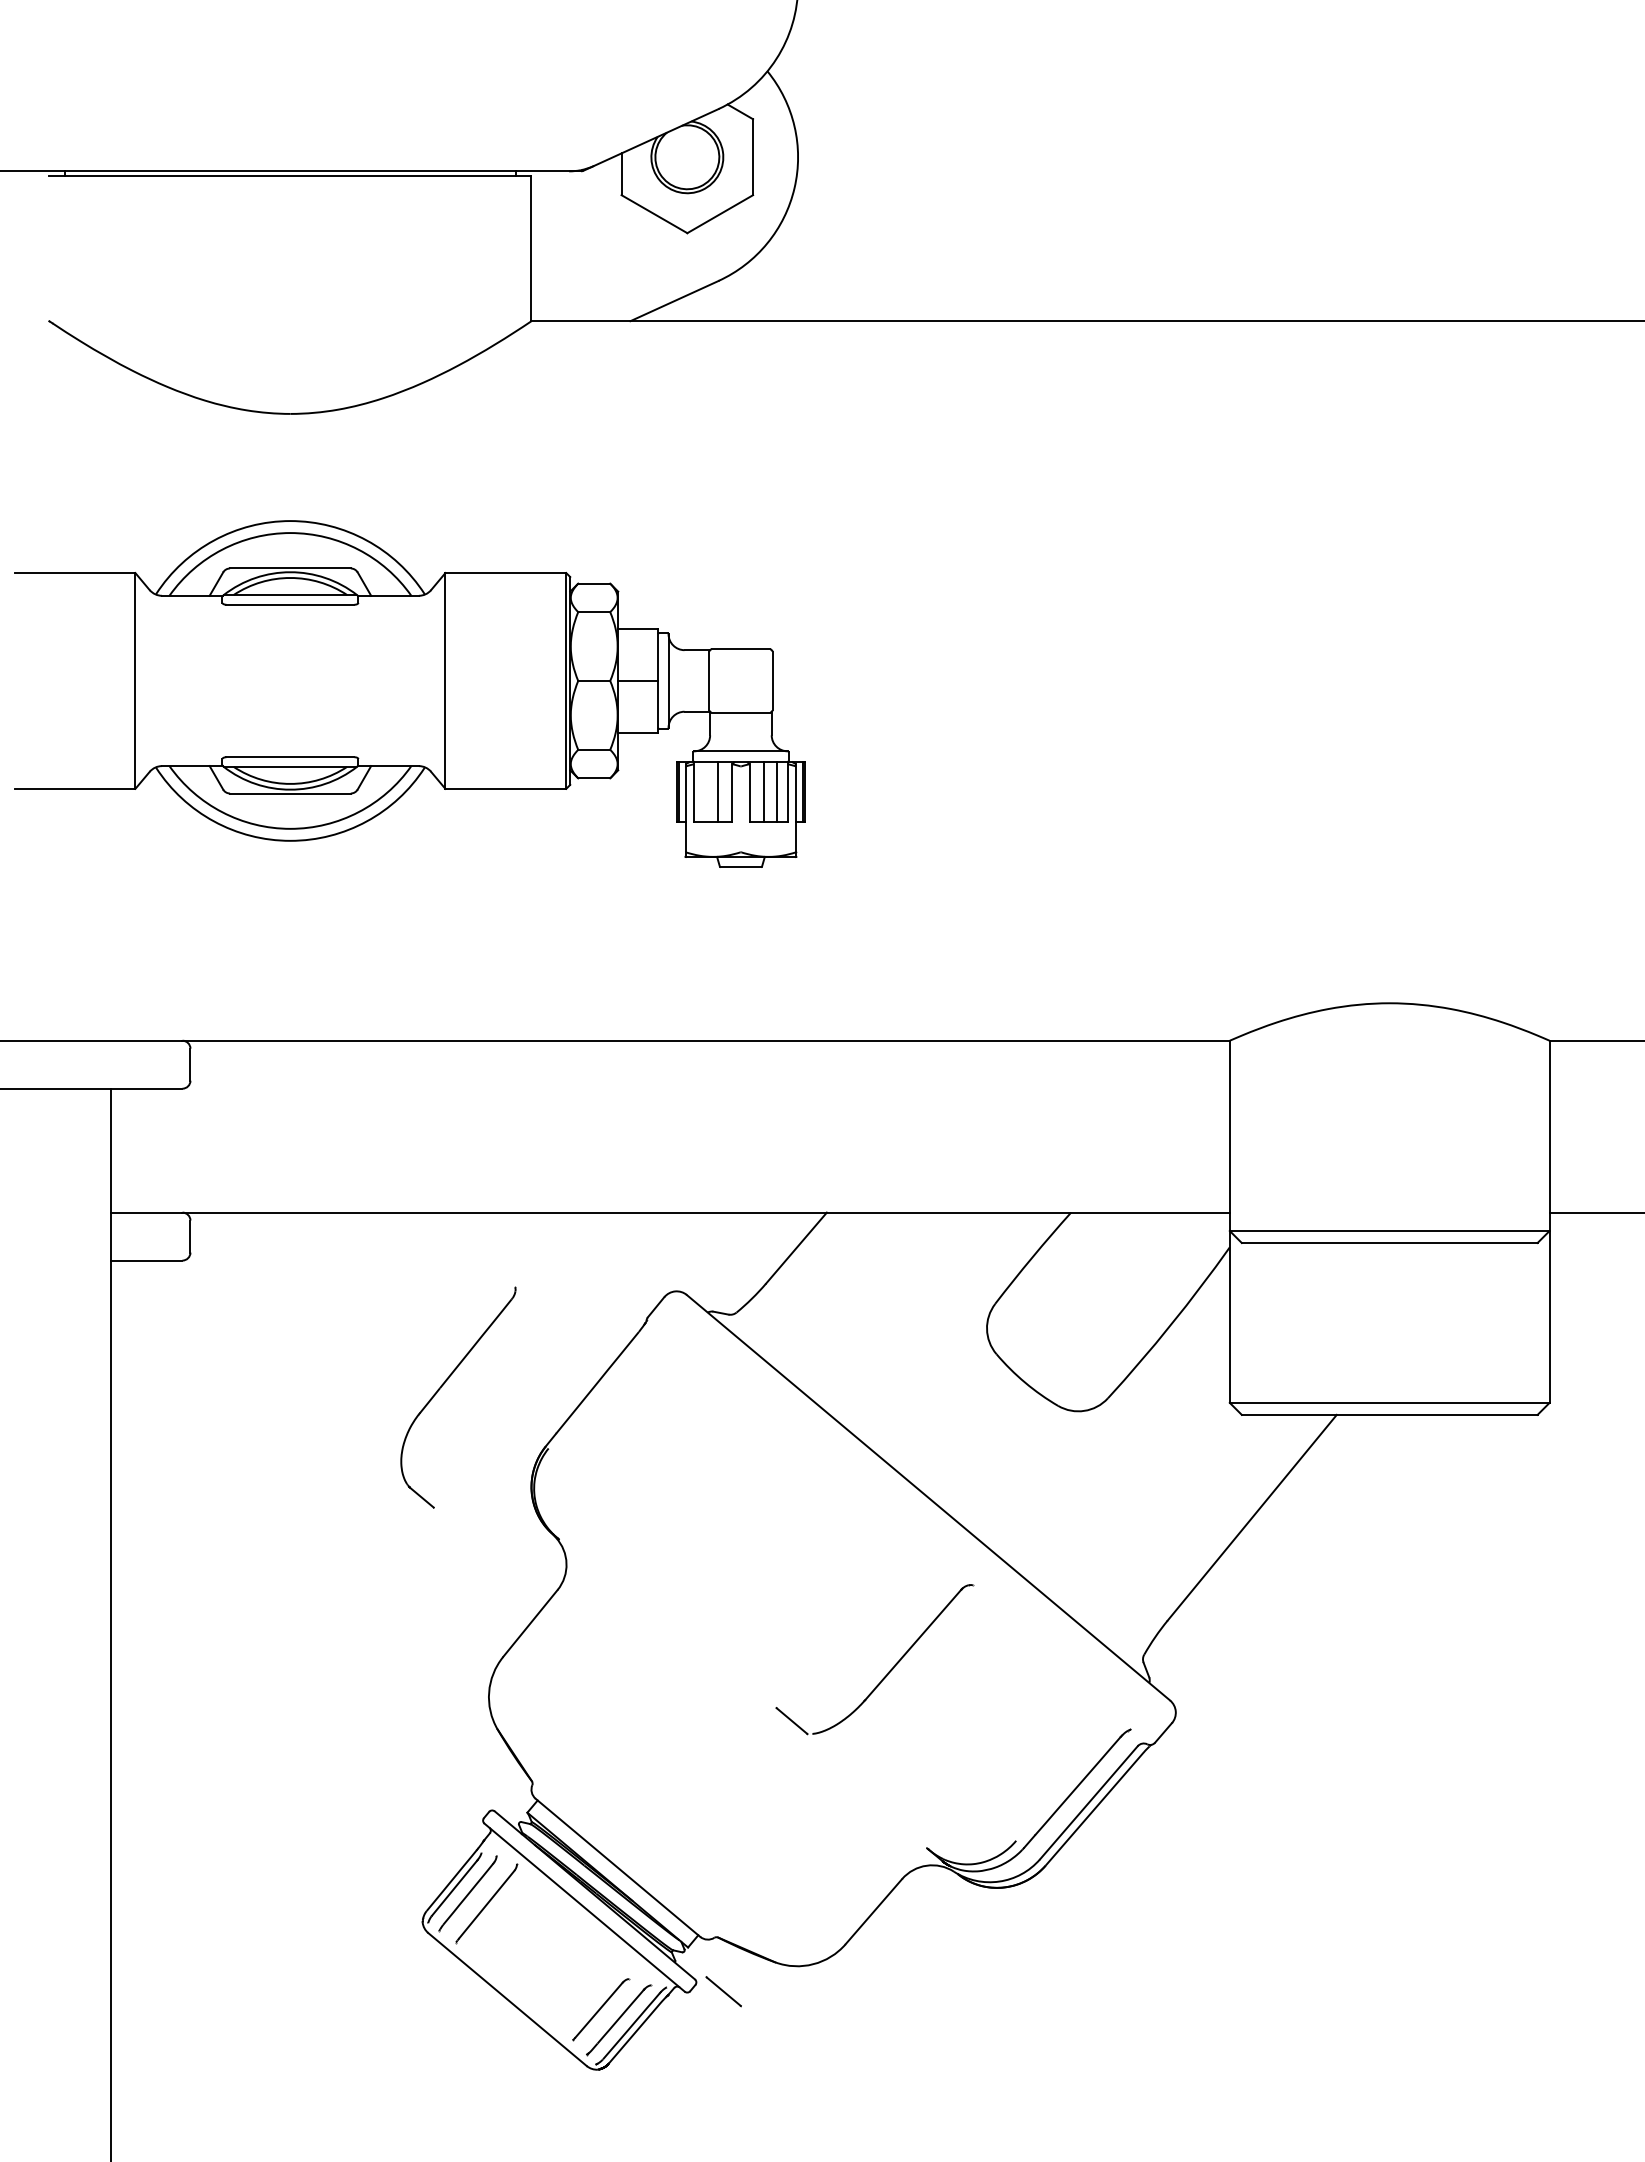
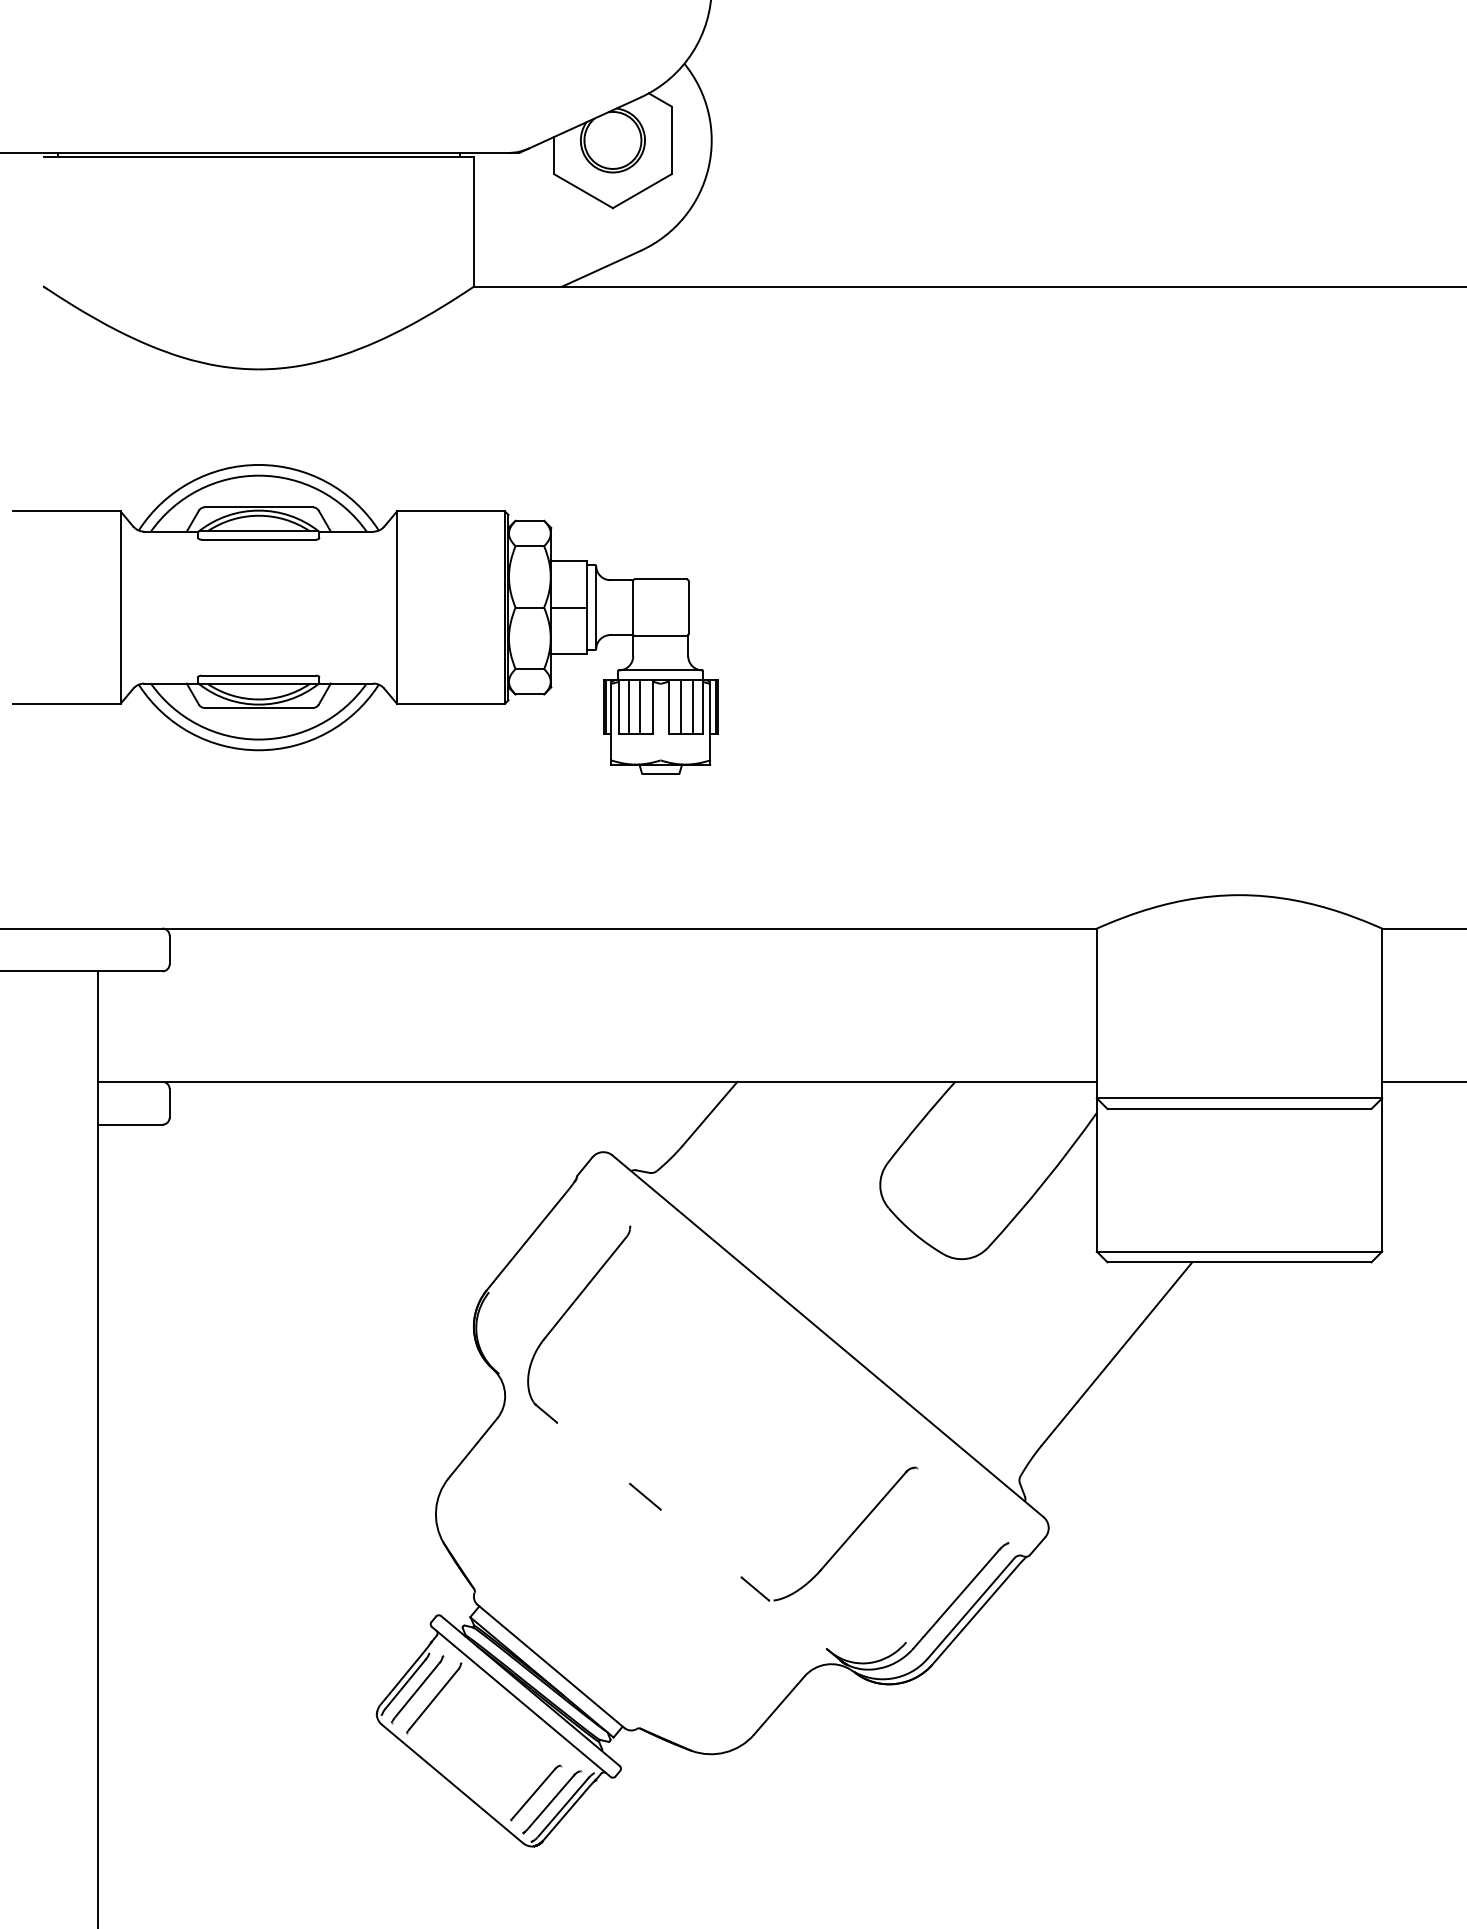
line: (705, 791) -> (629, 706), added
part: (445, 1383) -> (567, 1311), moved
part: (888, 1671) -> (841, 1544), moved
line: (723, 1991) -> (645, 1496), moved

